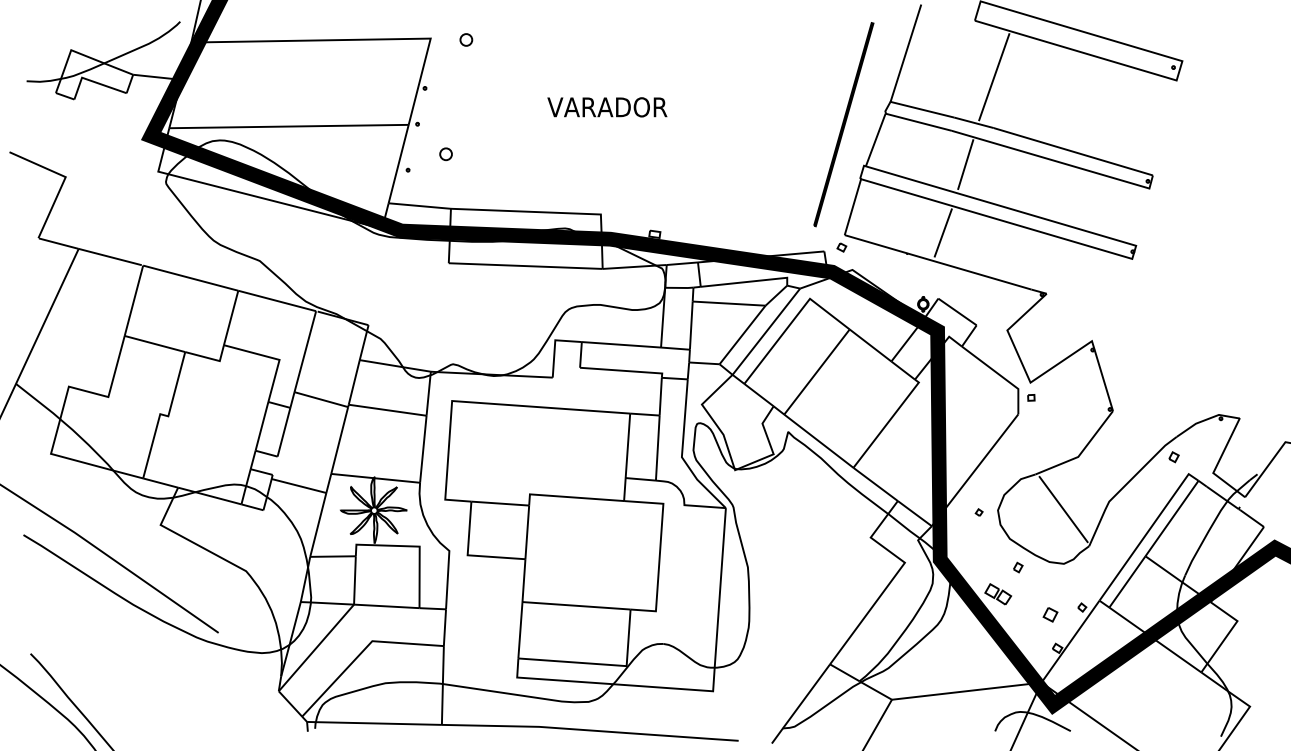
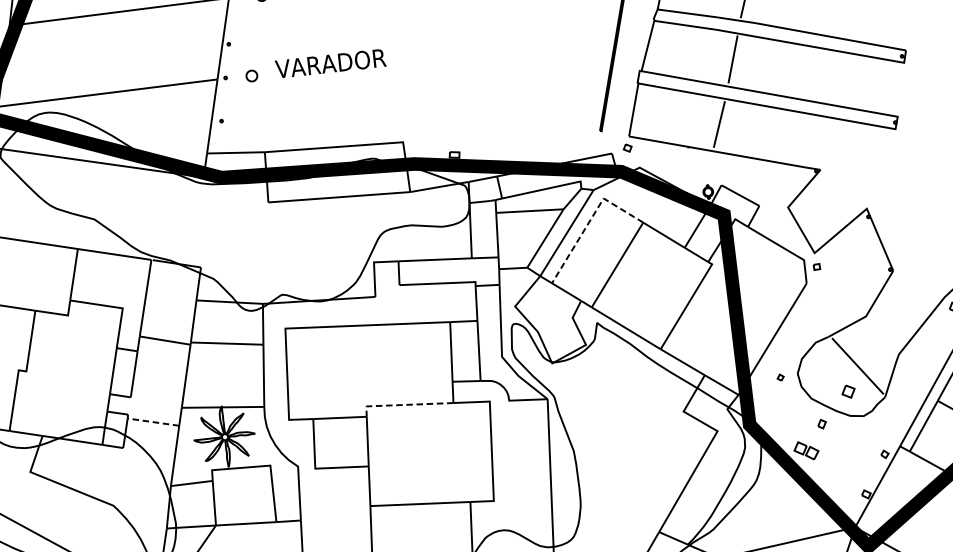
text: (607, 107) -> (330, 63), moved
circle: (445, 154) -> (251, 76), moved
line: (793, 320) -> (590, 220), solid -> dashed
line: (298, 485) -> (152, 421), solid -> dashed
line: (570, 497) -> (403, 405), solid -> dashed
part: (1050, 614) -> (848, 391), moved

